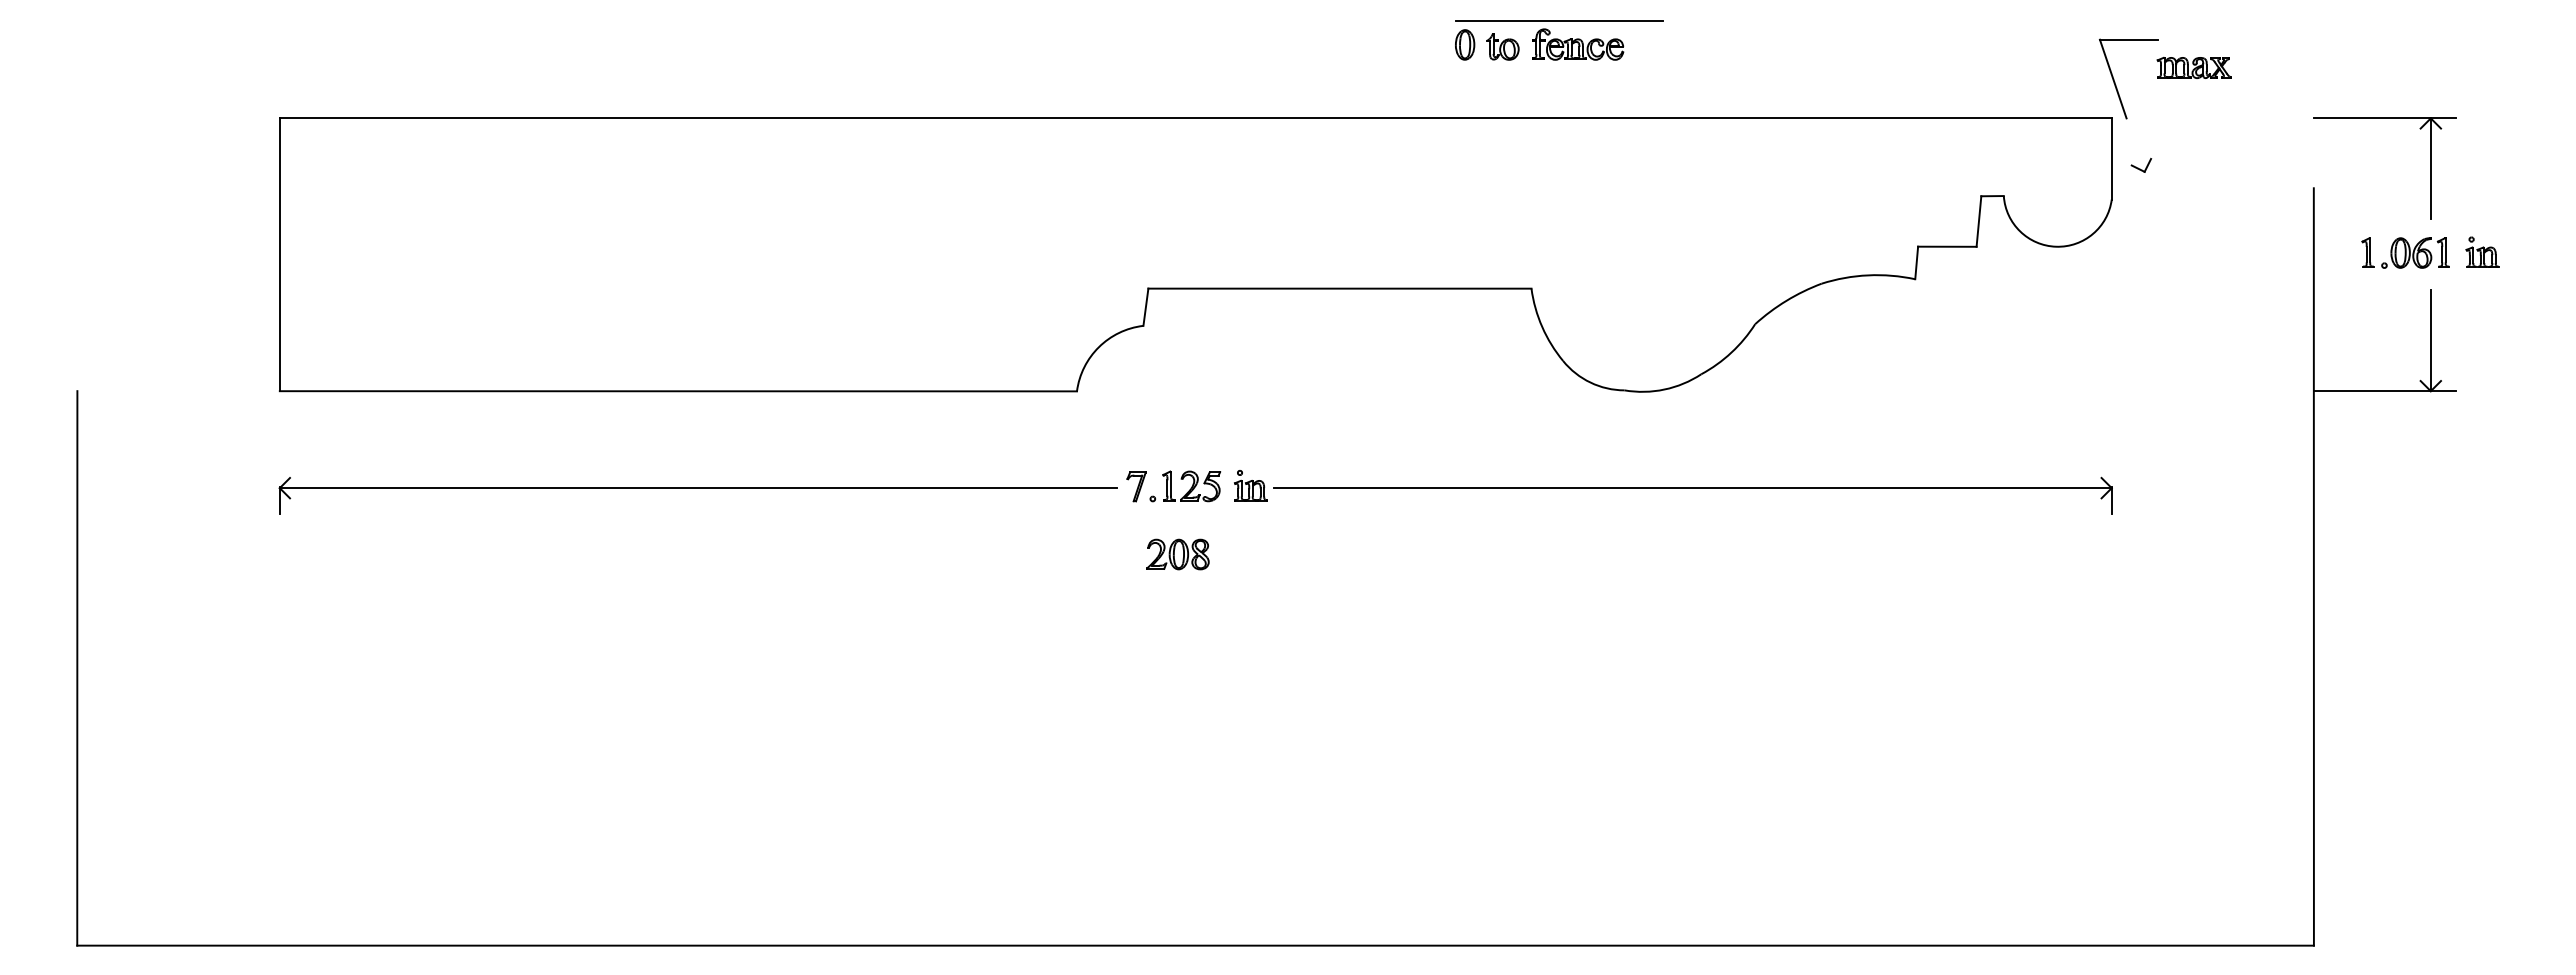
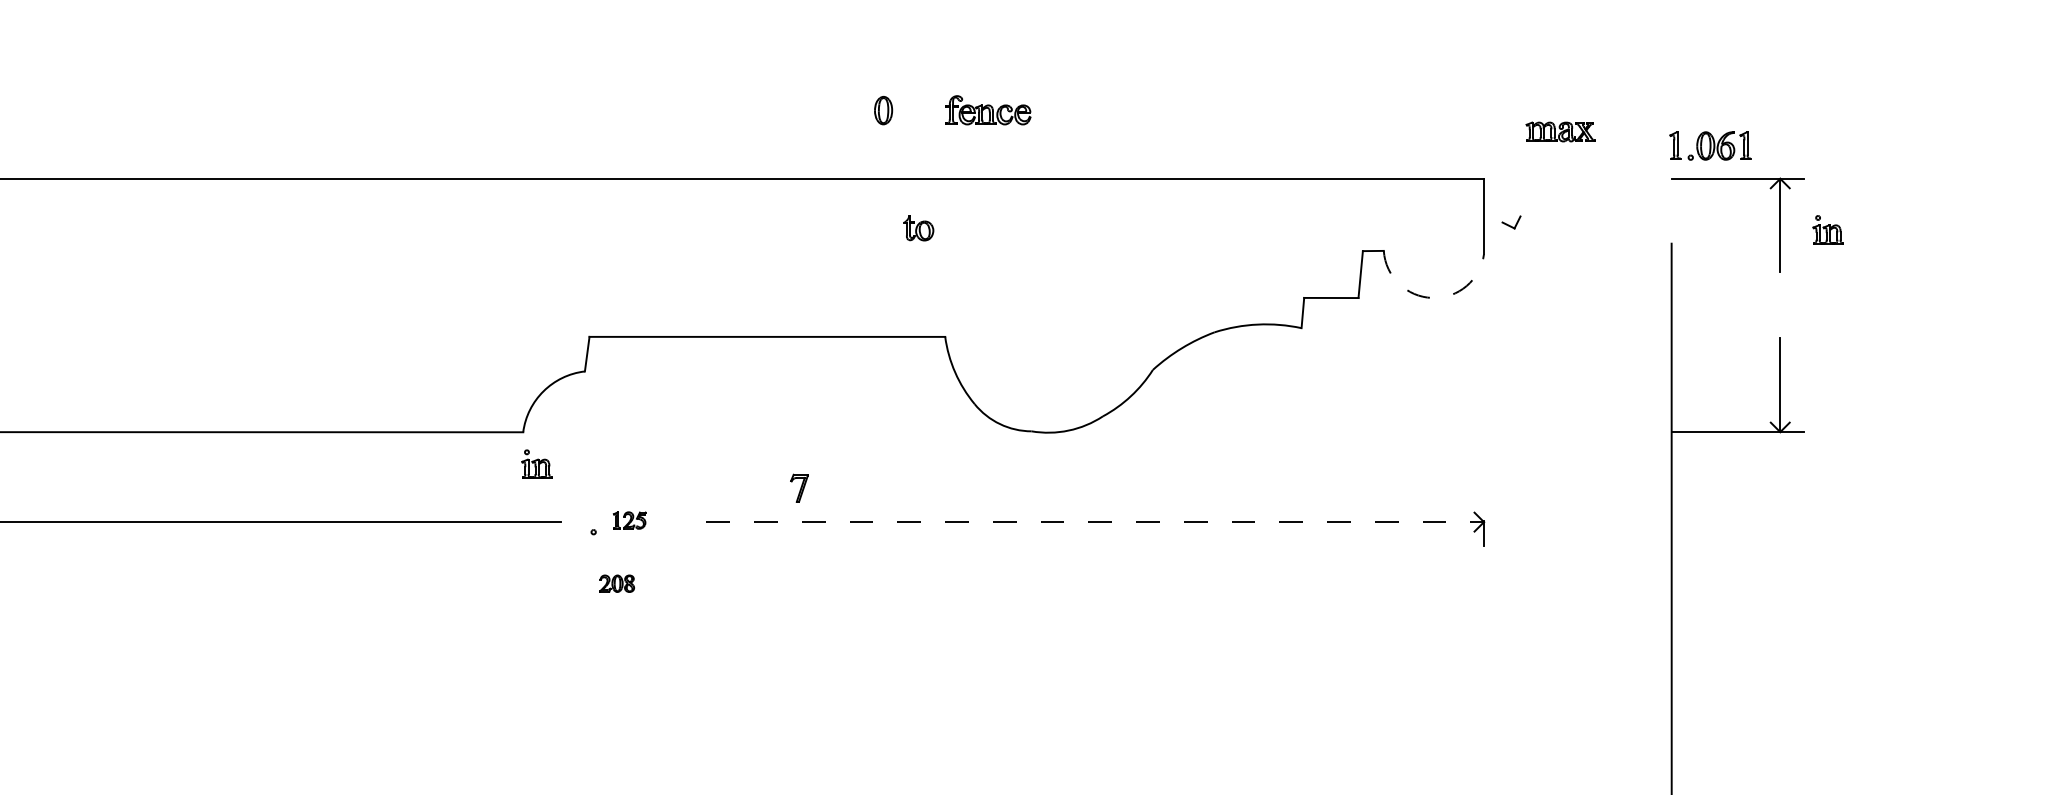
line: (1559, 21) -> (971, 88), removed
part: (1502, 46) -> (918, 228), moved
part: (2116, 84) -> (1488, 147), removed
arc: (2056, 246) -> (1432, 297), solid -> dashed
part: (2482, 251) -> (1828, 229), moved
part: (2405, 252) -> (1710, 145), moved
part: (1250, 485) -> (536, 463), moved
part: (1136, 486) -> (799, 488), moved
part: (1191, 486) -> (629, 520), size x0.6
line: (1692, 488) -> (1094, 522), solid -> dashed
part: (1177, 554) -> (616, 583), size x0.6

